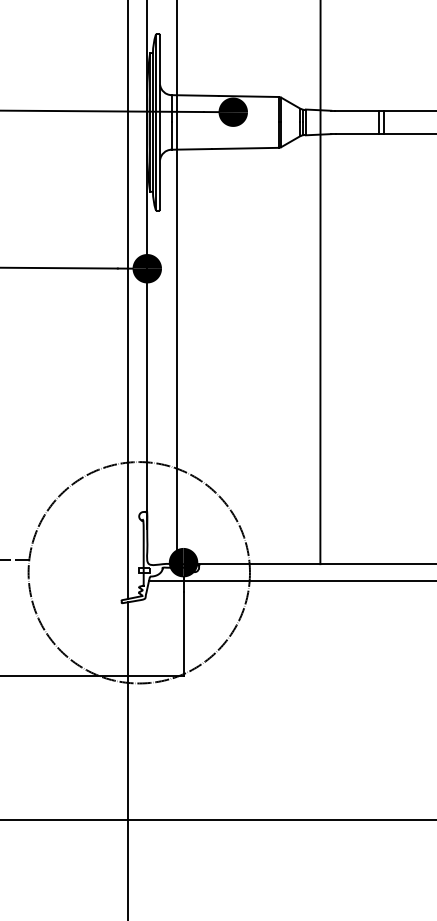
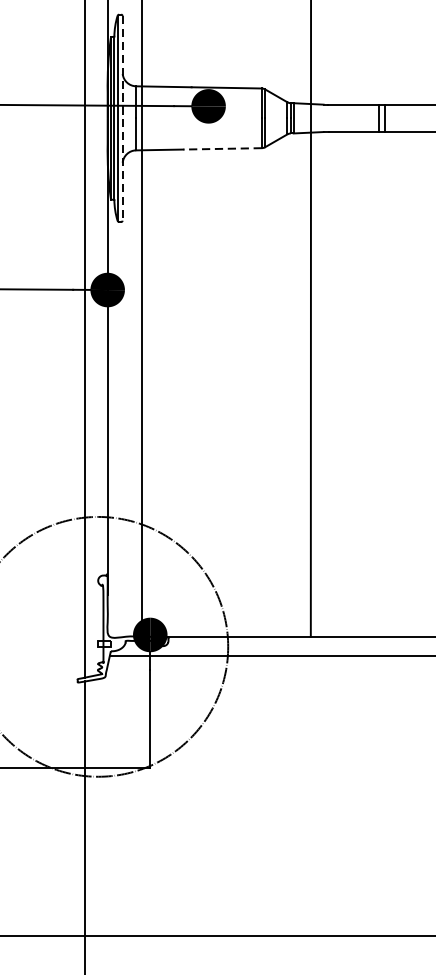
line: (160, 122) -> (123, 118), solid -> dashed
line: (244, 148) -> (221, 148), solid -> dashed

